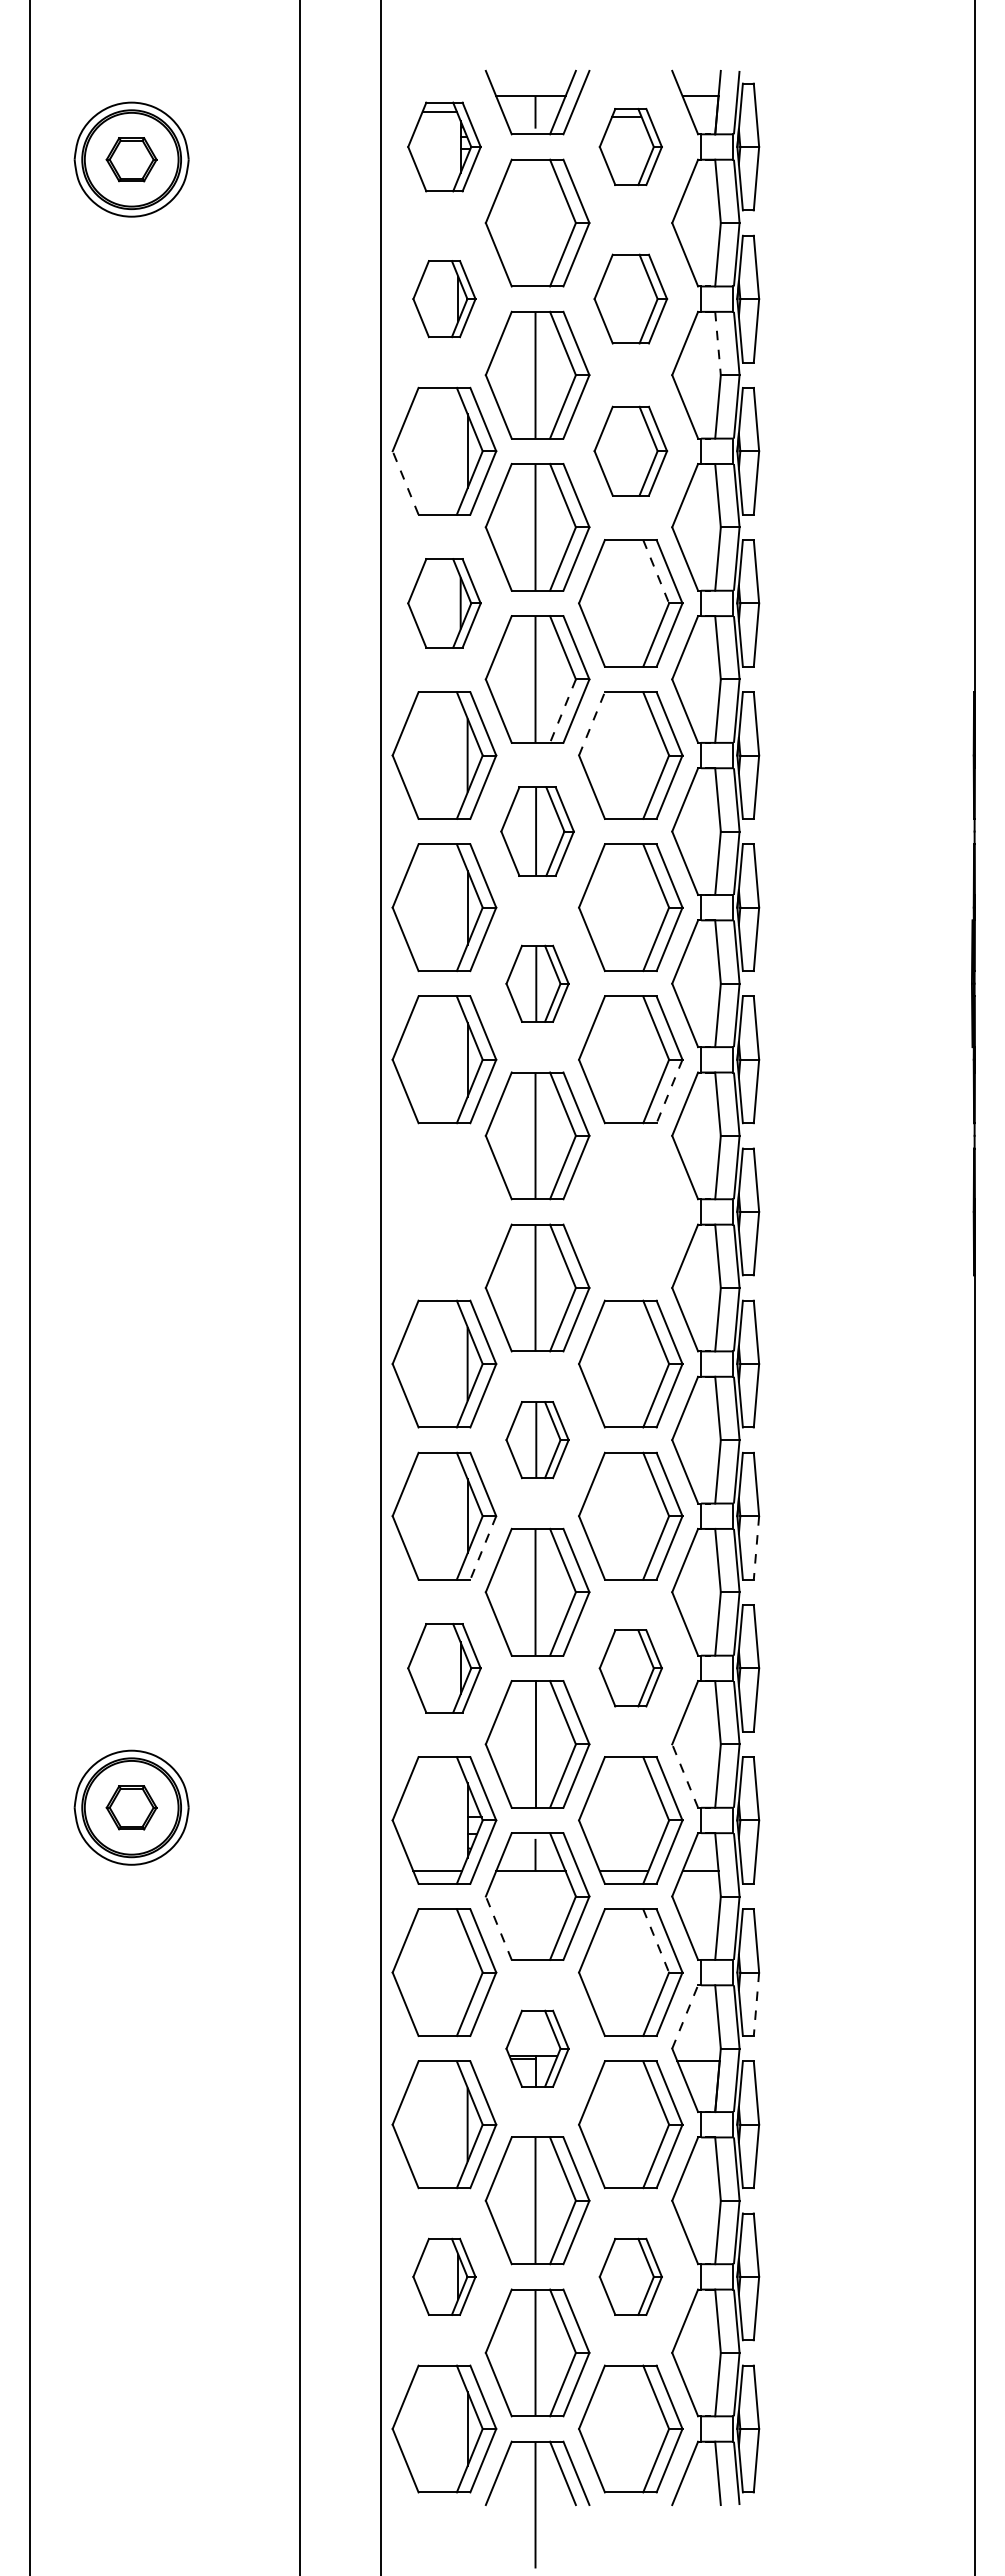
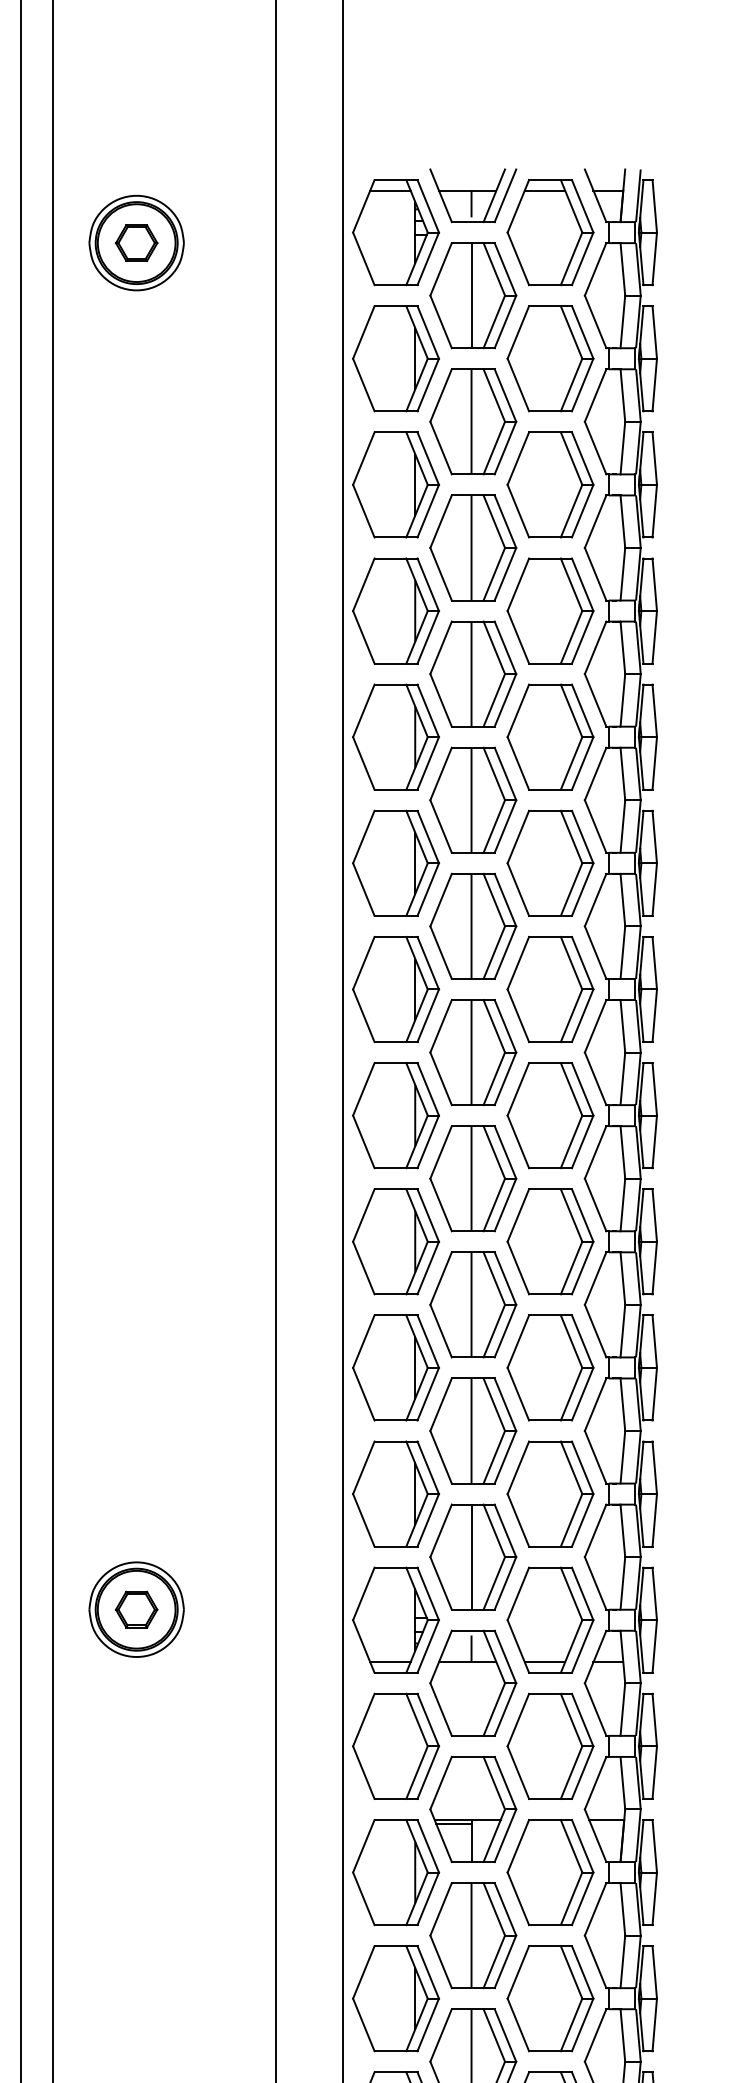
part: (444, 146) -> (396, 232), size x1.43
part: (630, 146) -> (550, 232), size x1.67
line: (535, 222) -> (471, 295), added
part: (444, 298) -> (396, 358), size x1.67
part: (630, 298) -> (550, 358), size x1.43
line: (718, 343) -> (623, 395), dashed -> solid
part: (630, 450) -> (550, 484), size x1.43
line: (405, 482) -> (363, 510), dashed -> solid
line: (656, 572) -> (571, 585), dashed -> solid
part: (444, 603) -> (396, 611), size x1.43
line: (562, 711) -> (493, 700), dashed -> solid
line: (592, 723) -> (518, 710), dashed -> solid
part: (537, 831) -> (473, 800), size x1.43
part: (537, 983) -> (473, 926), size x1.67
line: (669, 1091) -> (582, 1015), dashed -> solid
part: (444, 1211) -> (396, 1115), added
part: (630, 1211) -> (550, 1115), added
part: (537, 1439) -> (473, 1304), size x1.67
line: (756, 1547) -> (654, 1393), dashed -> solid
line: (483, 1548) -> (428, 1394), dashed -> solid
part: (444, 1668) -> (396, 1494), size x1.43
part: (630, 1668) -> (550, 1494), size x1.67
line: (684, 1775) -> (595, 1582), dashed -> solid
line: (498, 1927) -> (440, 1708), dashed -> solid
line: (656, 1941) -> (571, 1720), dashed -> solid
line: (756, 2004) -> (654, 1772), dashed -> solid
line: (685, 2016) -> (595, 1782), dashed -> solid
part: (537, 2048) -> (473, 1809), size x1.67
part: (444, 2276) -> (396, 1998), size x1.67
part: (630, 2276) -> (550, 1998), size x1.67

